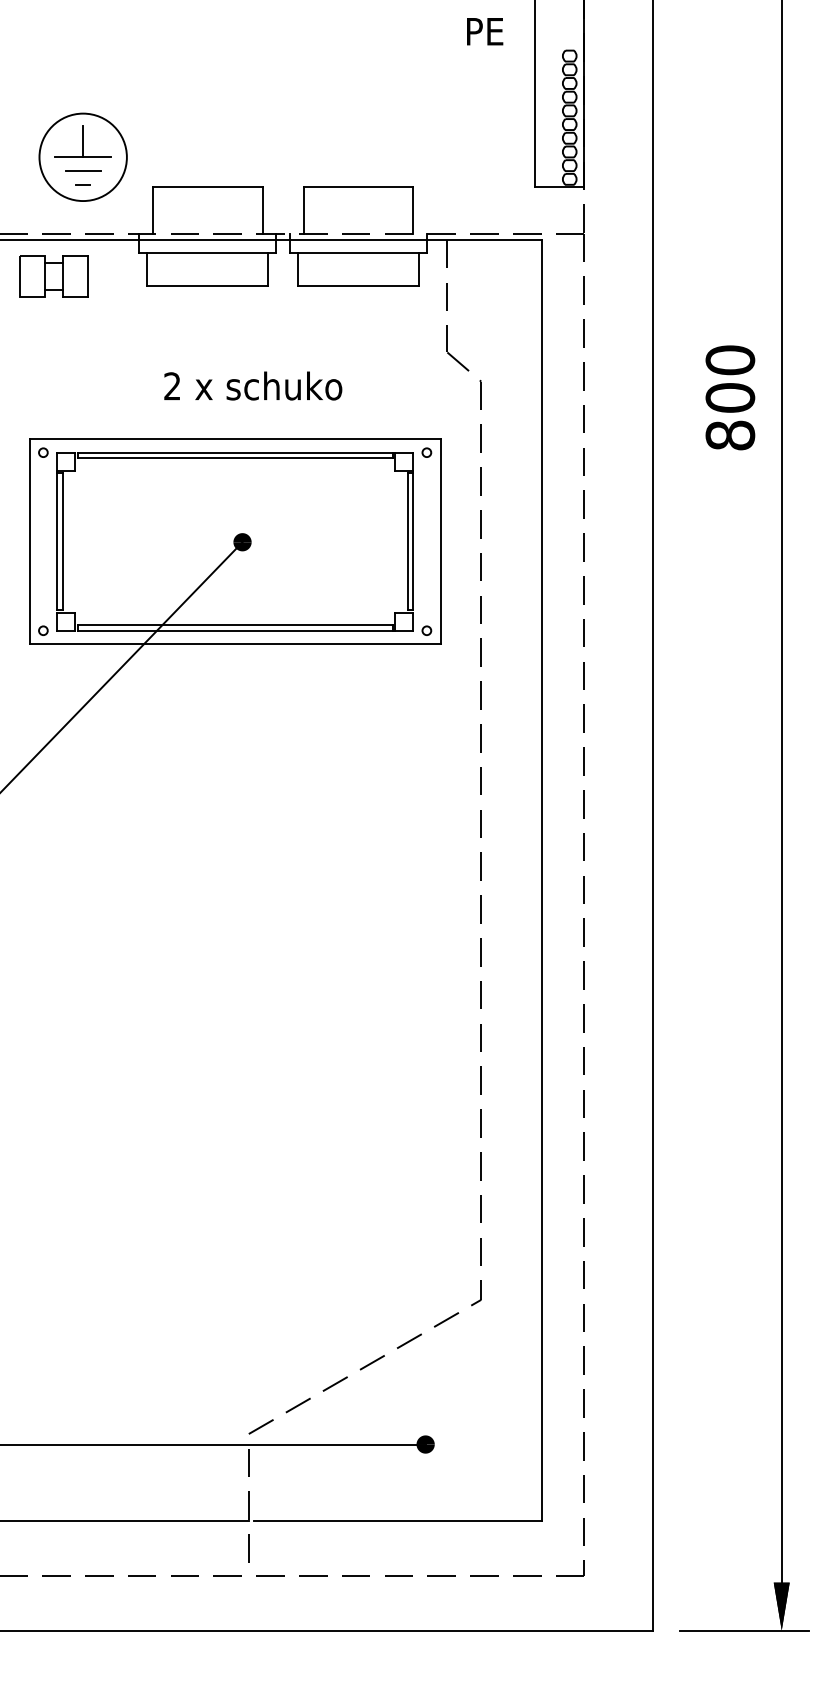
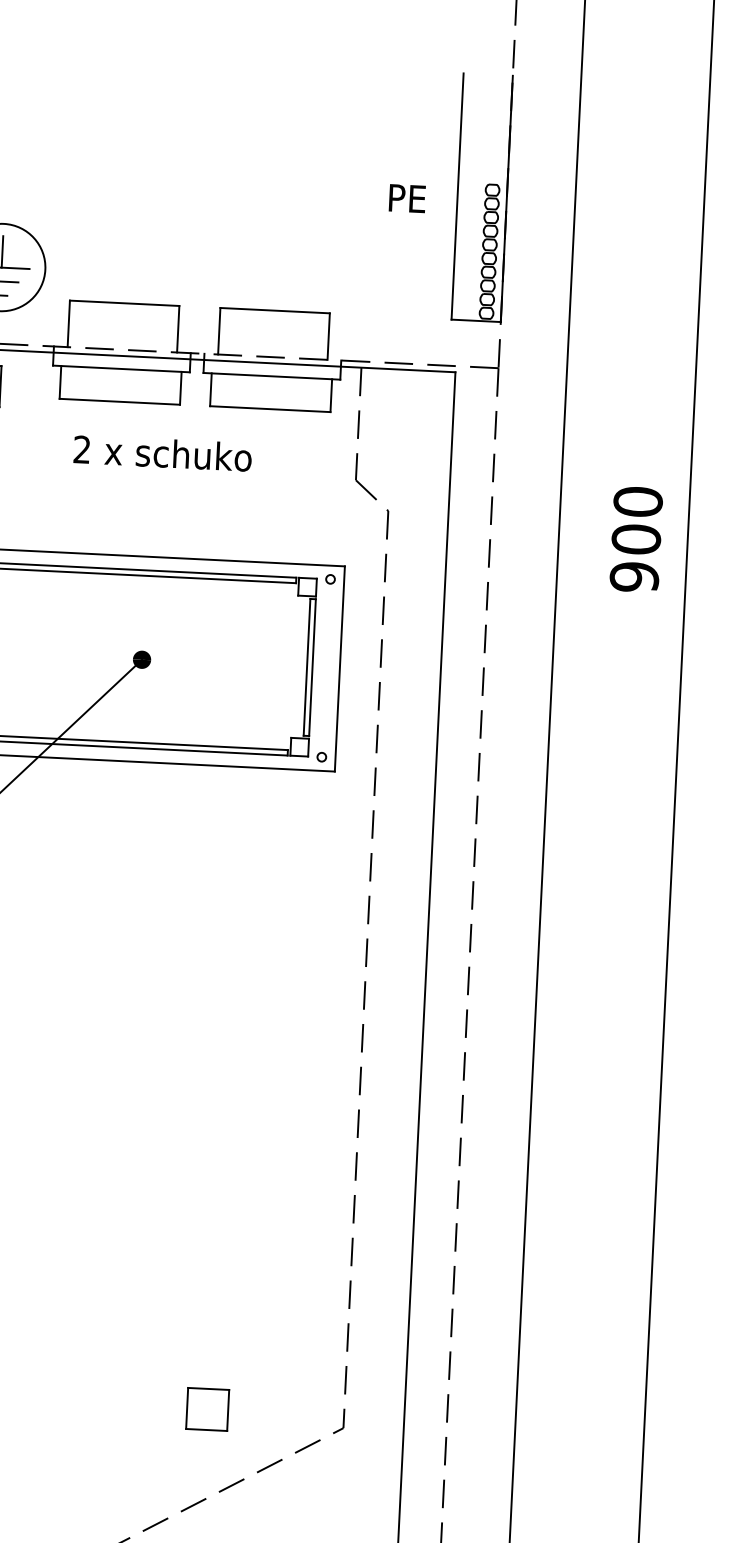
text: (485, 31) -> (407, 198), moved
text: (253, 385) -> (163, 452), moved
text: (730, 435) -> (634, 577), 800 -> 900
part: (344, 1287) -> (207, 1409), added

